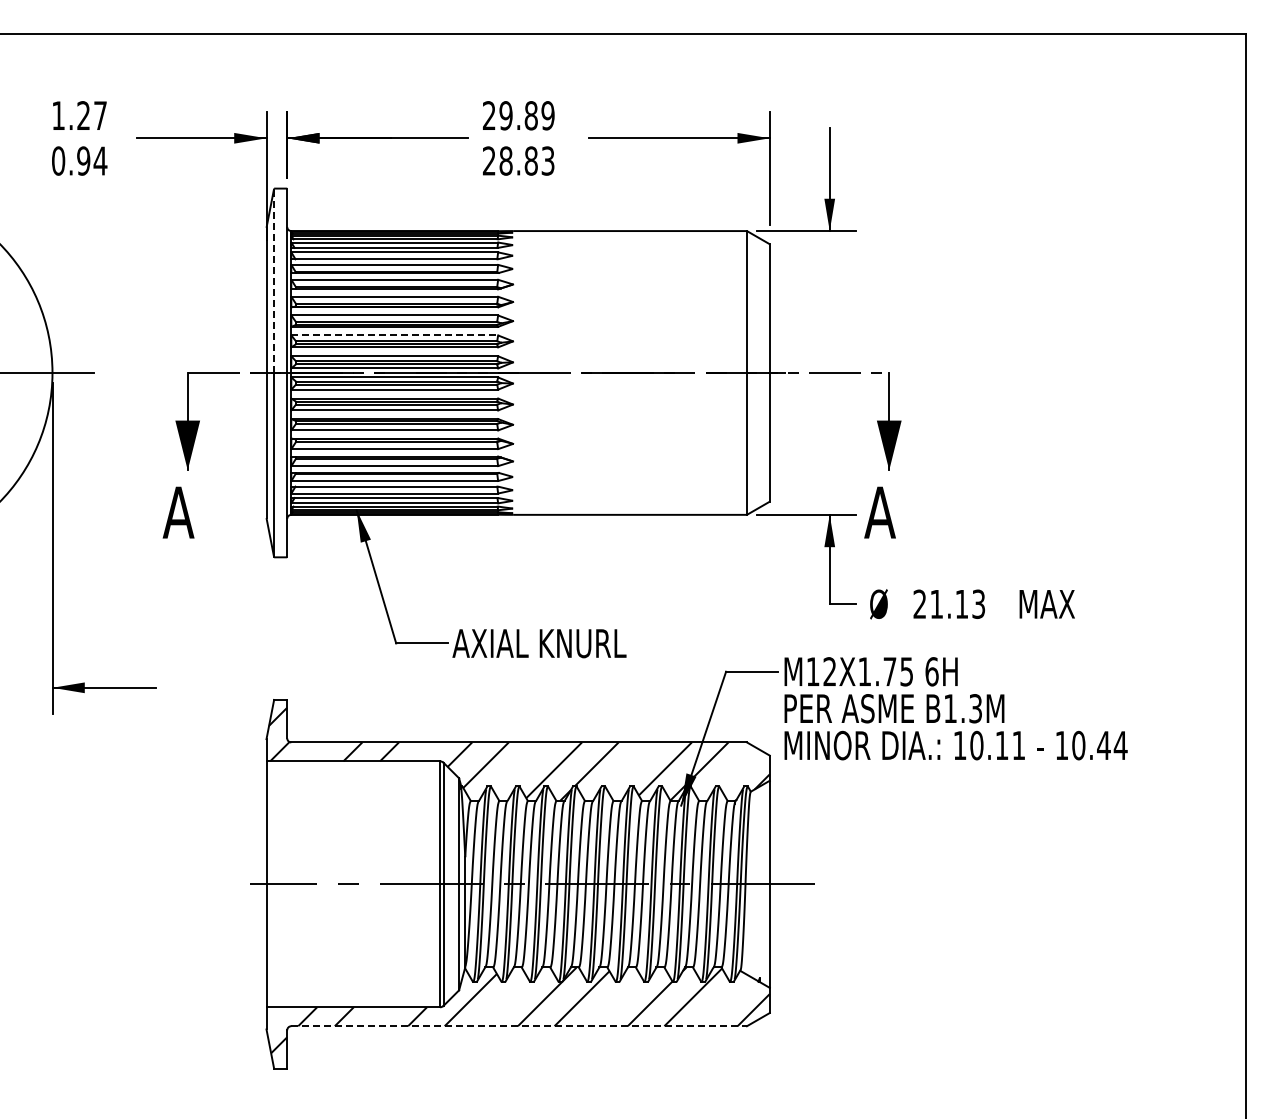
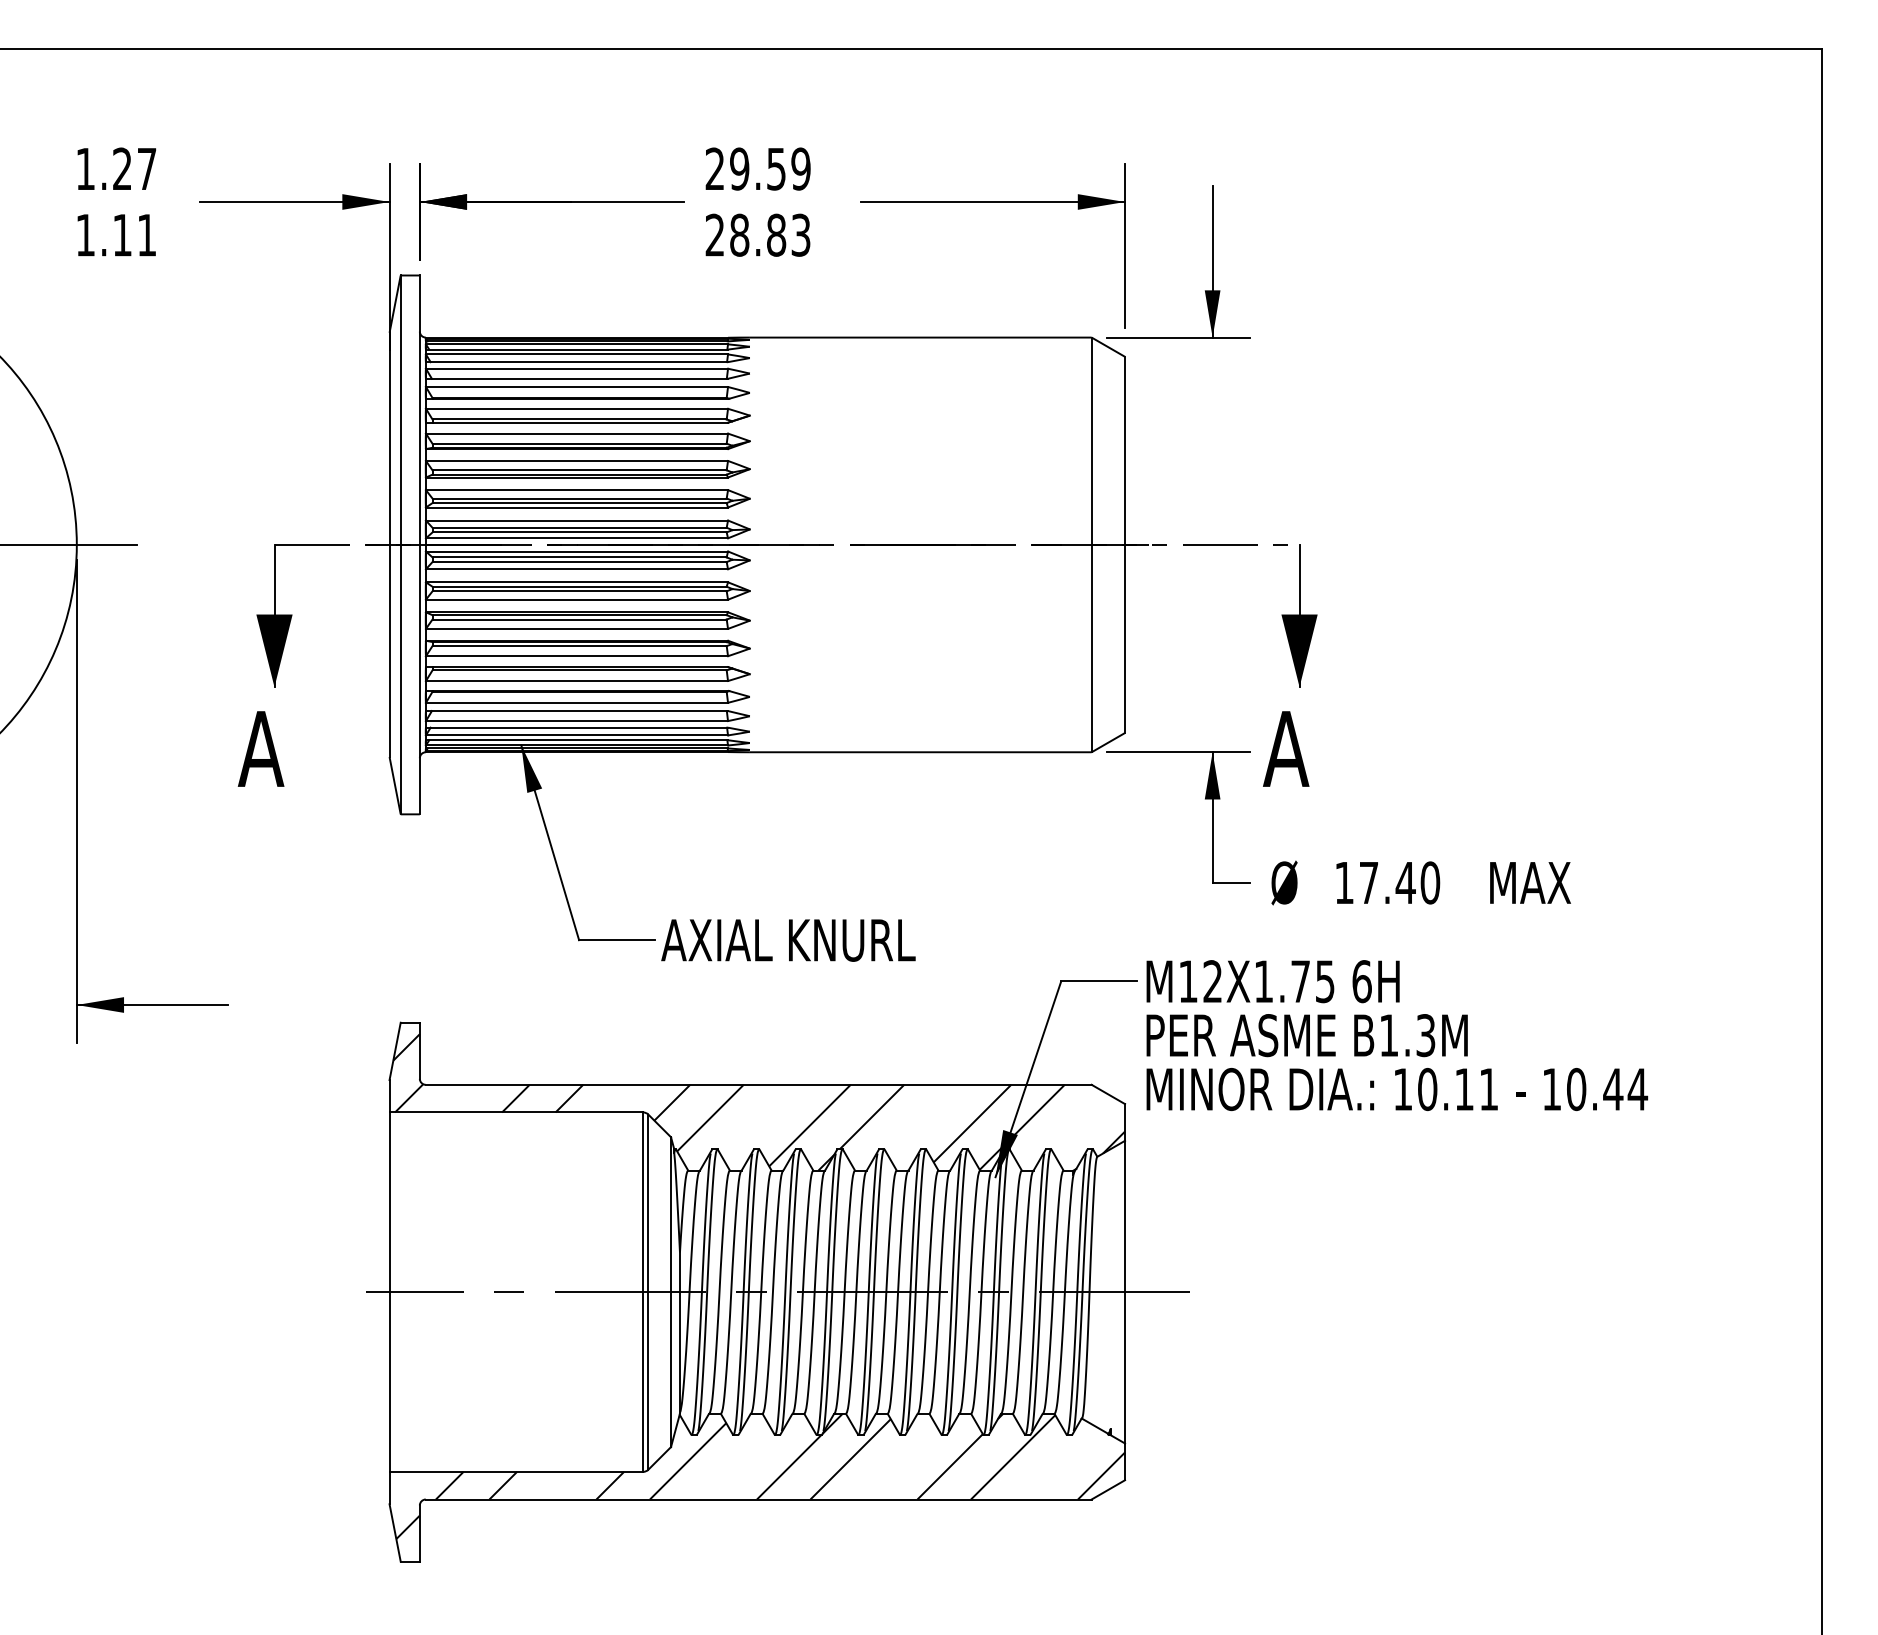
text: (530, 115) -> (775, 168), 29.89 -> 29.59
text: (79, 160) -> (116, 234), 0.94 -> 1.11
line: (274, 280) -> (401, 409), dashed -> solid
line: (395, 335) -> (578, 490), dashed -> solid
text: (949, 603) -> (1387, 881), 21.13 -> 17.40
line: (519, 1026) -> (759, 1499), dashed -> solid

